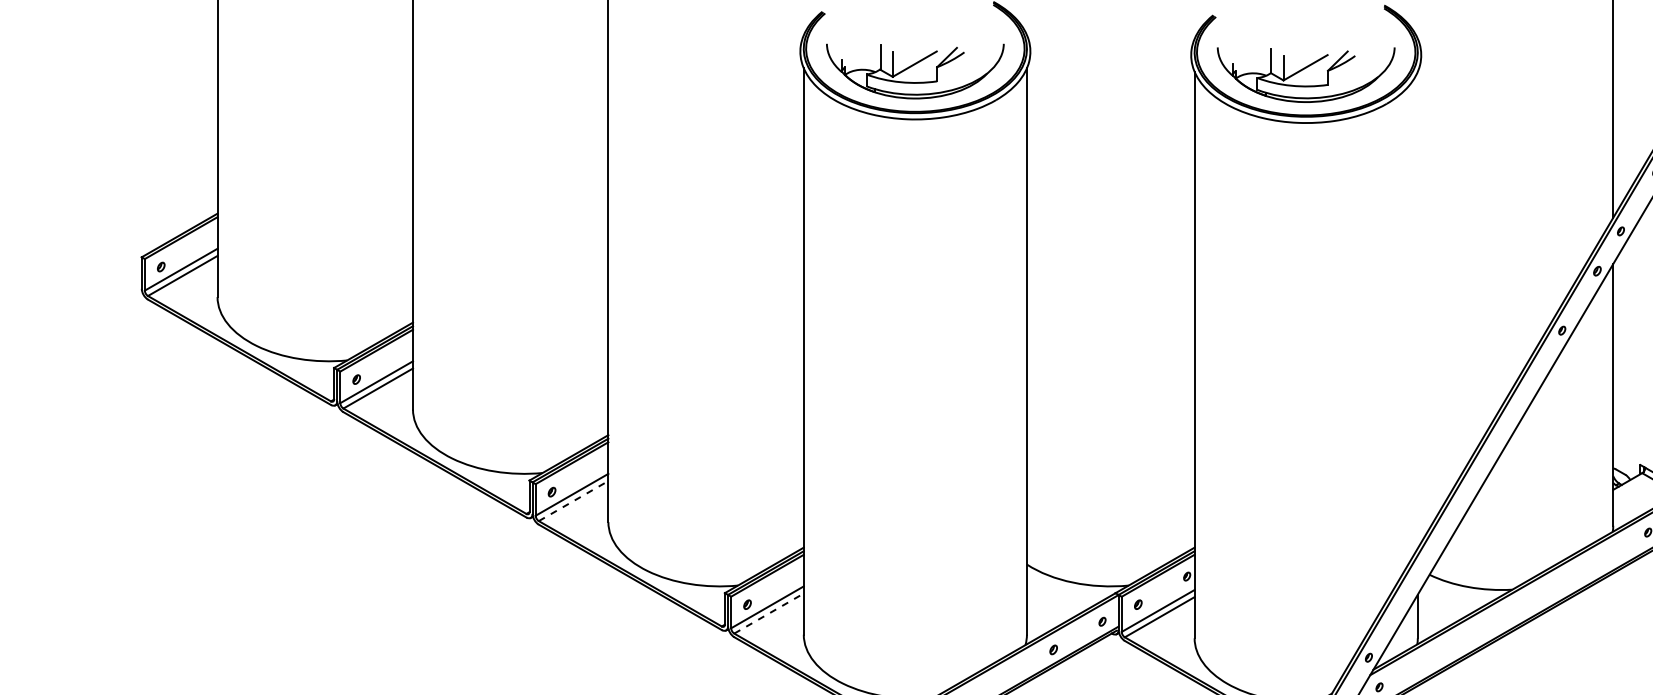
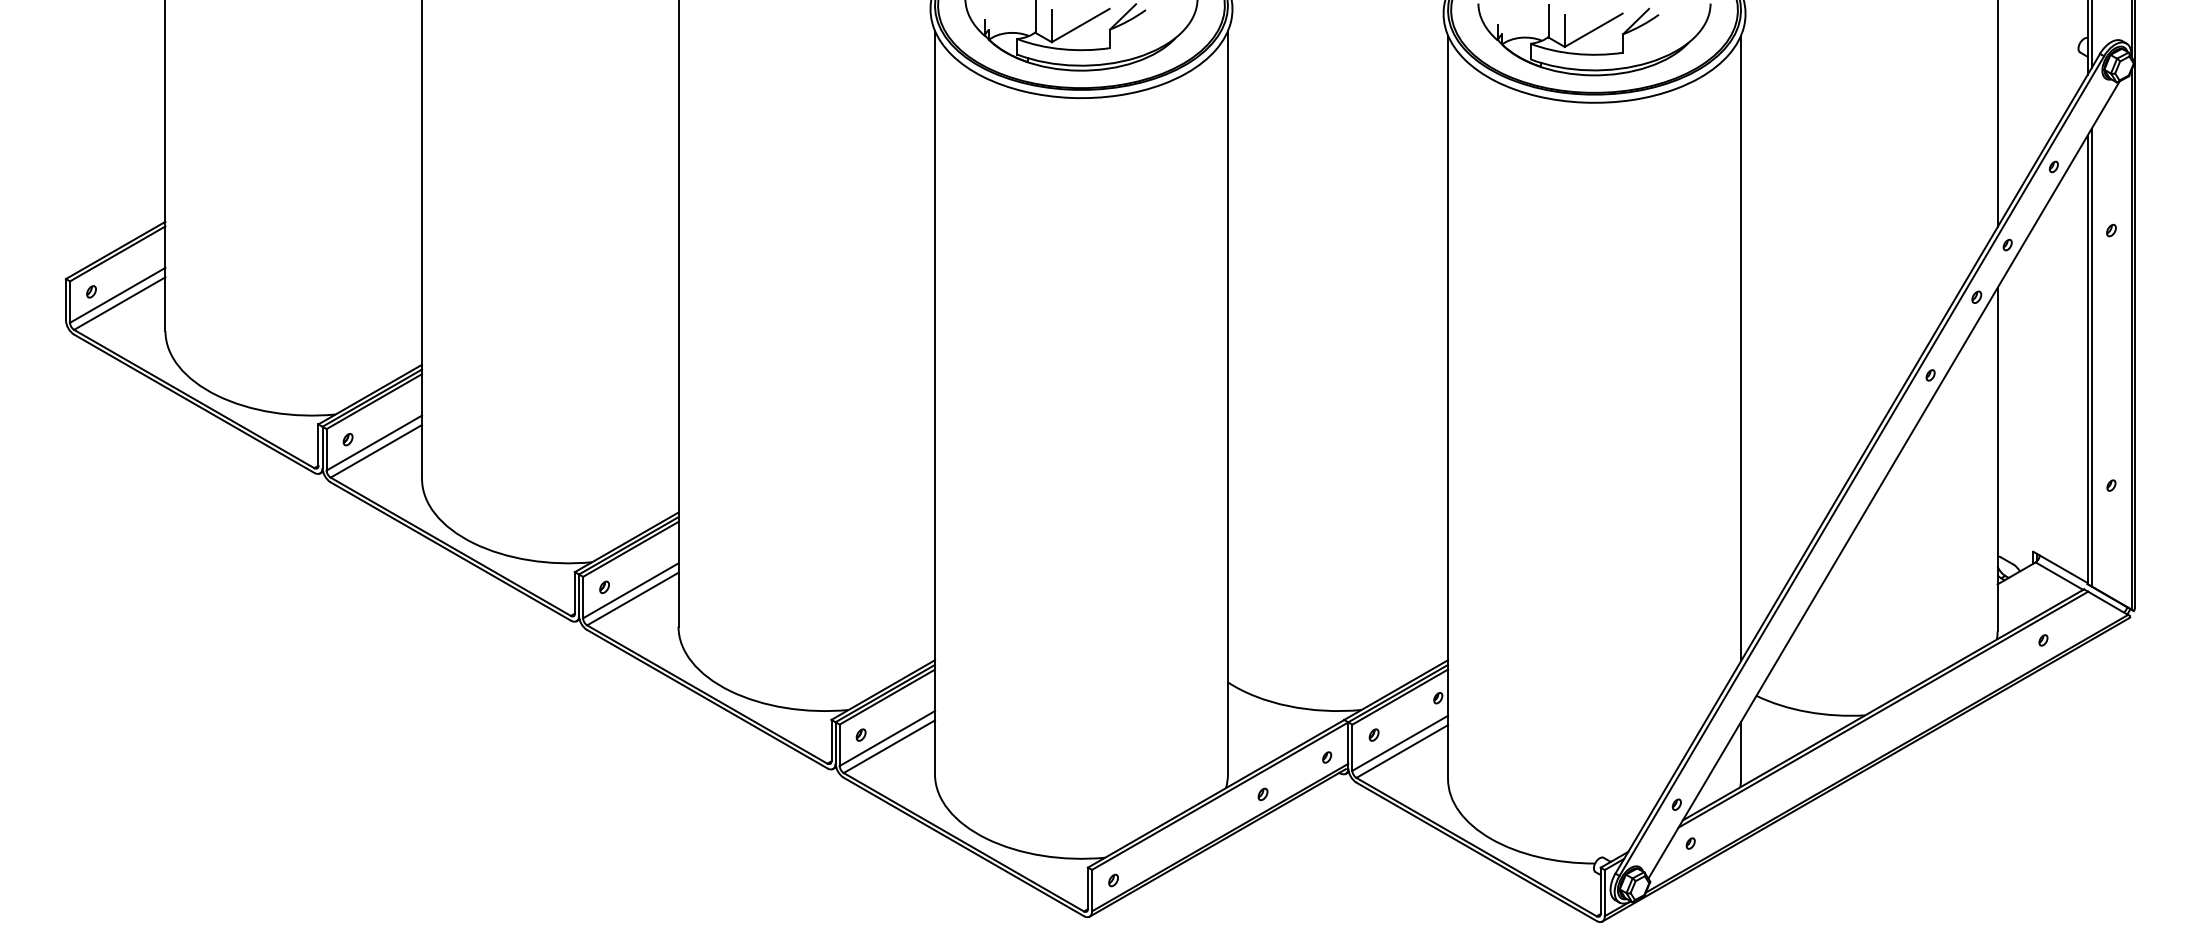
line: (1418, 310) -> (1741, 348), added
line: (573, 501) -> (632, 599), dashed -> solid
line: (769, 613) -> (889, 746), dashed -> solid

